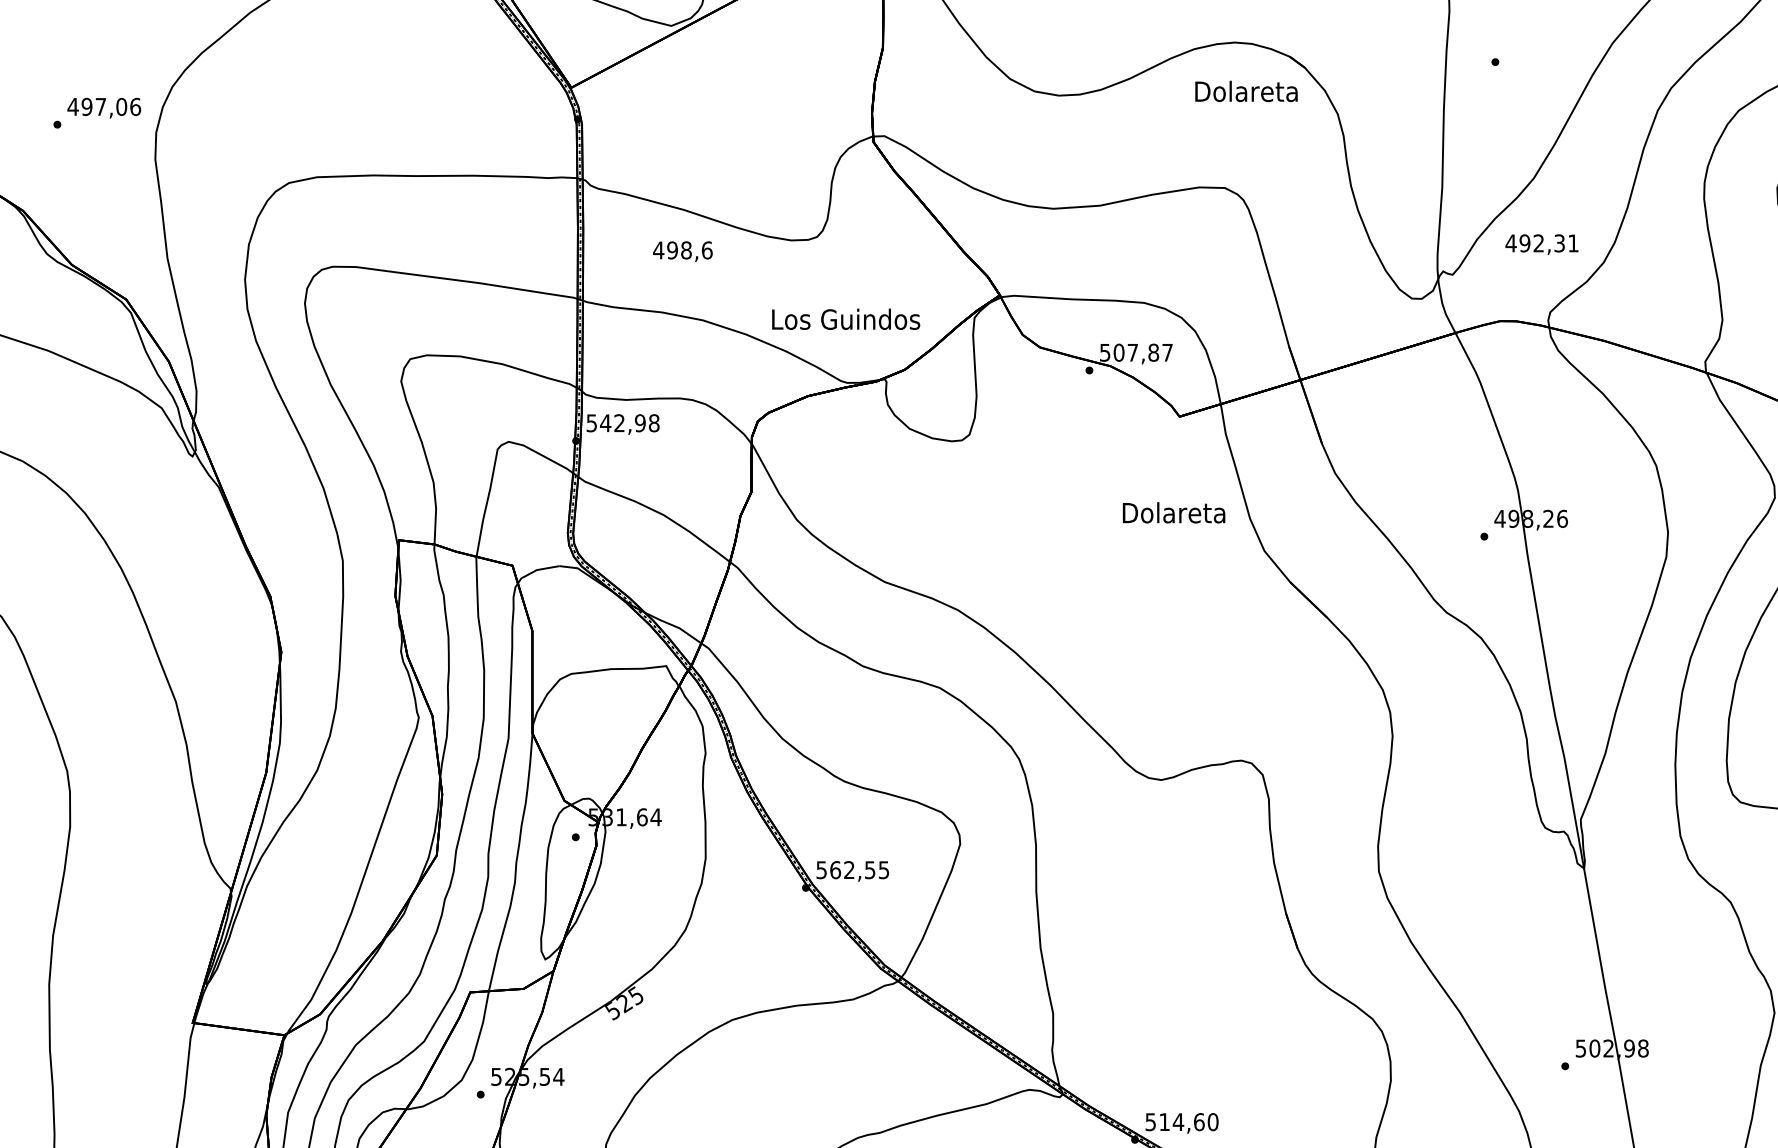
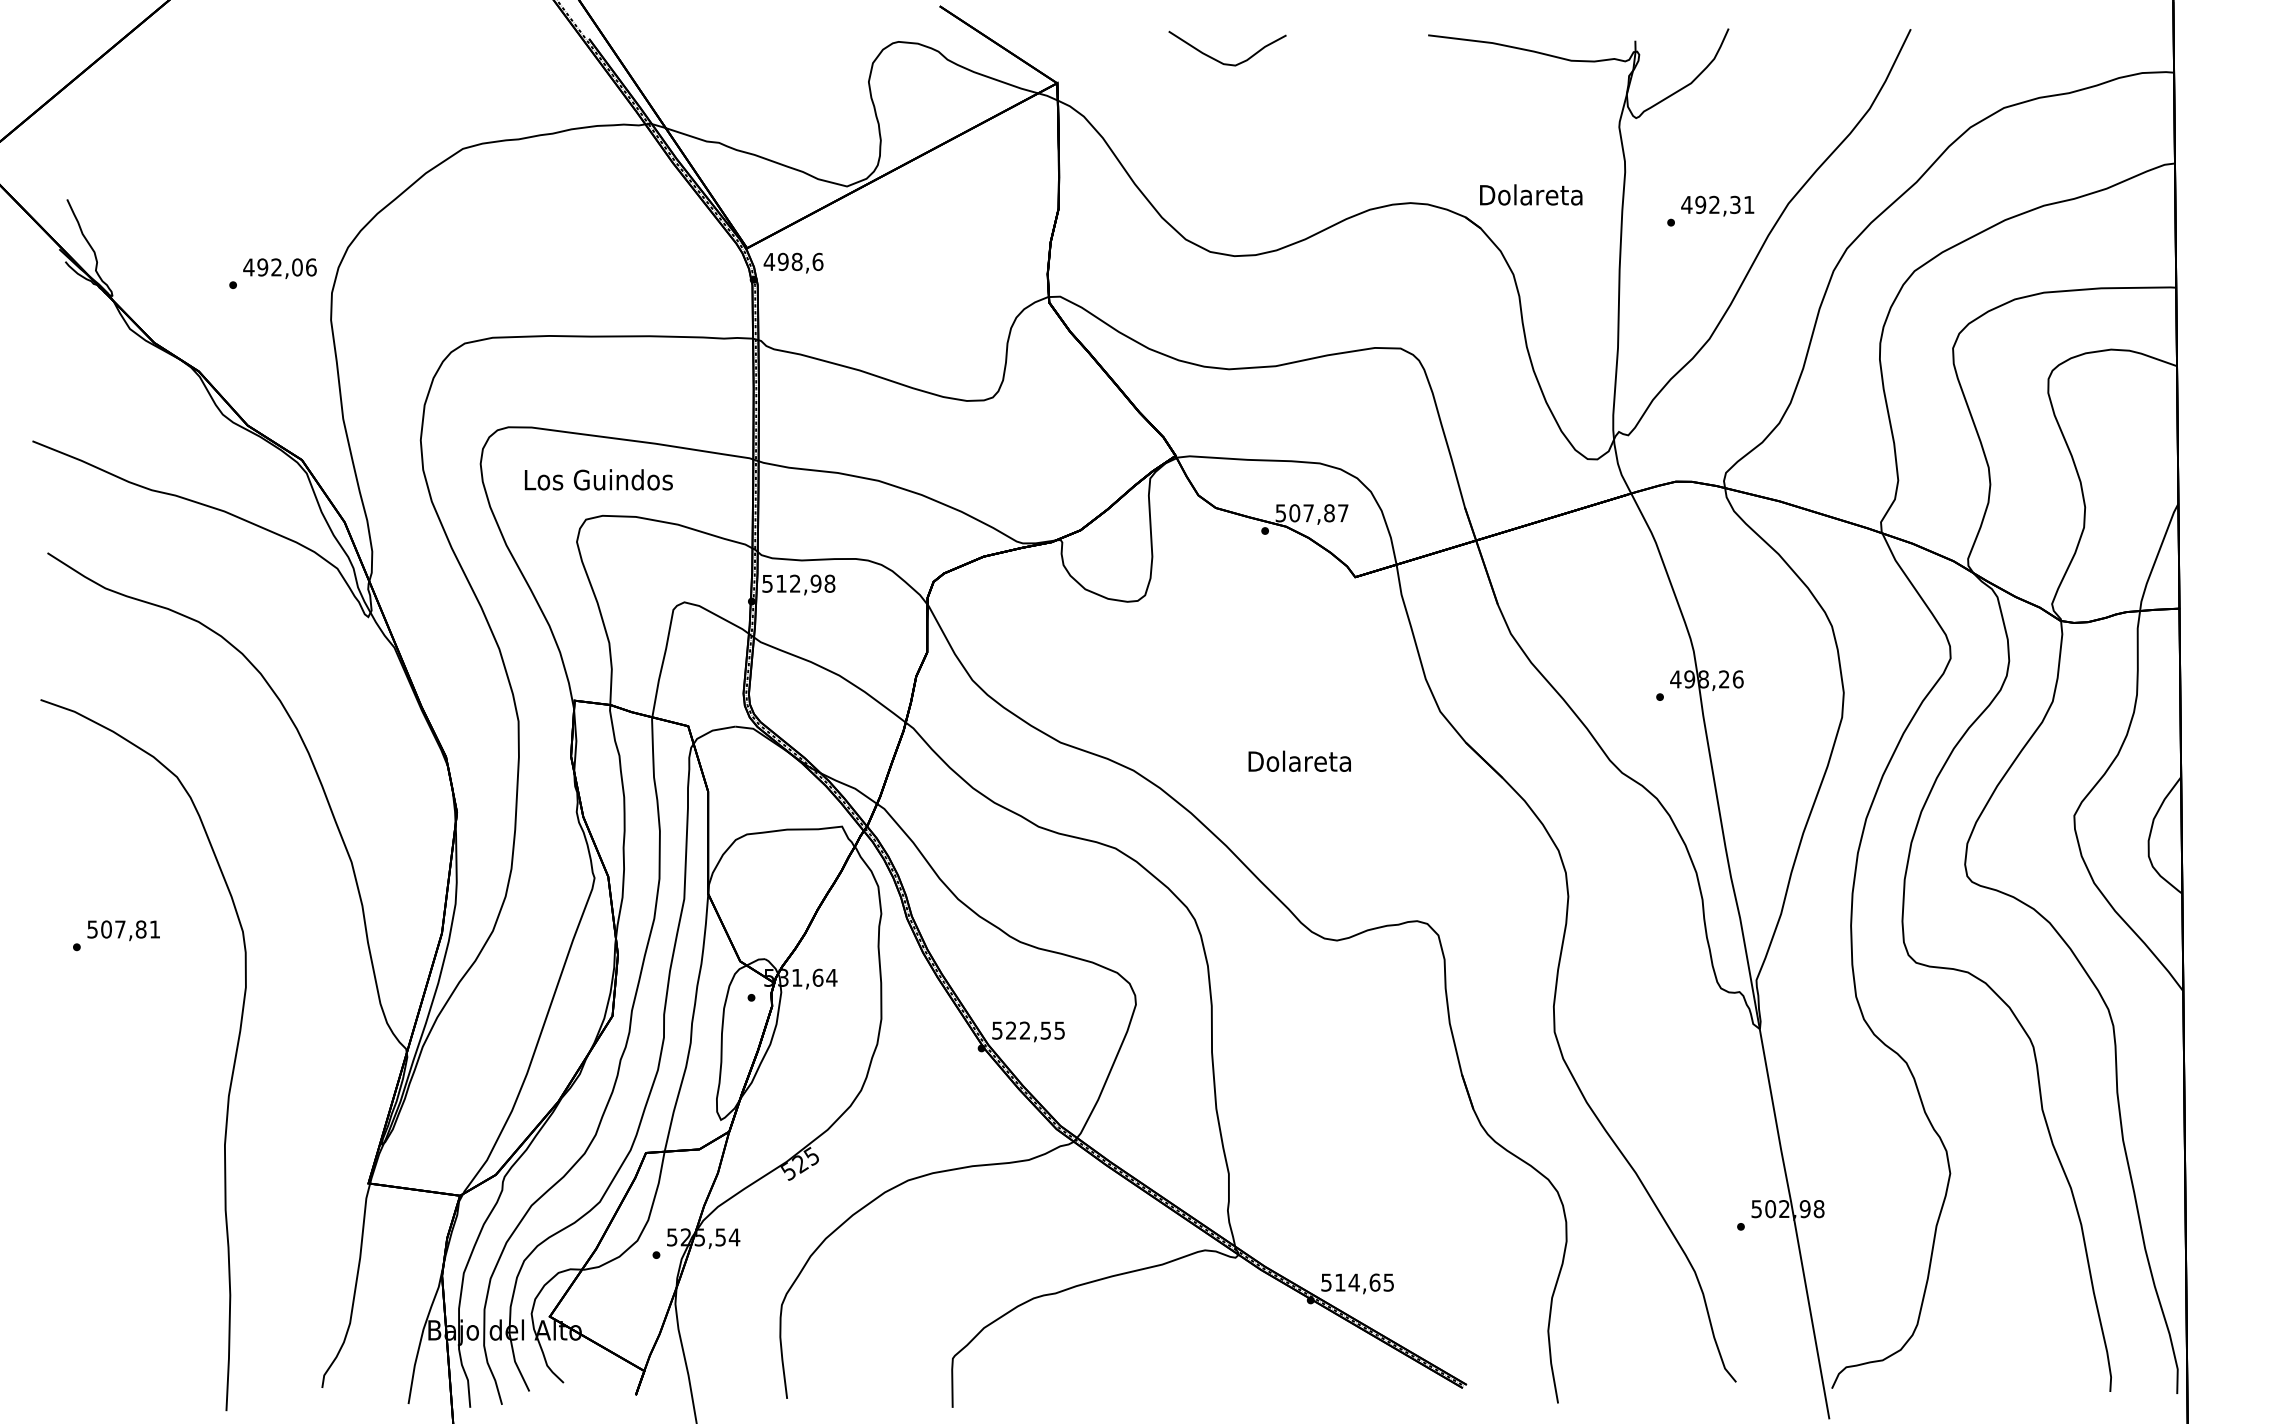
text: (1246, 90) -> (1531, 194), moved
text: (100, 106) -> (276, 267), 497,06 -> 492,06
text: (1541, 243) -> (1717, 205), moved
text: (682, 250) -> (793, 262), moved
text: (845, 318) -> (598, 479), moved
text: (605, 422) -> (781, 583), 542,98 -> 512,98
text: (1173, 511) -> (1299, 760), moved
text: (835, 869) -> (1011, 1030), 562,55 -> 522,55
text: (1212, 1121) -> (1388, 1282), 514,60 -> 514,65

